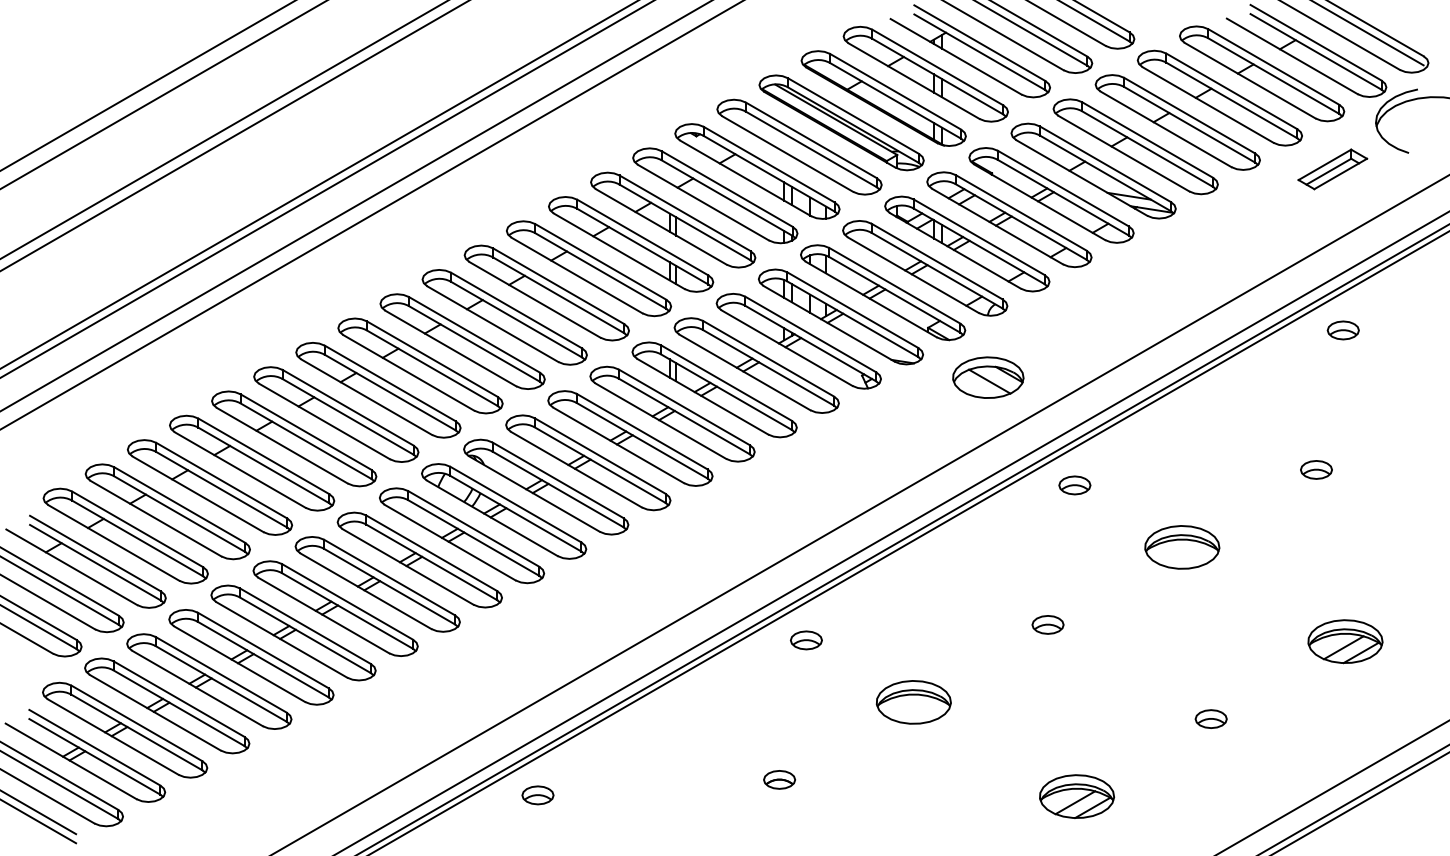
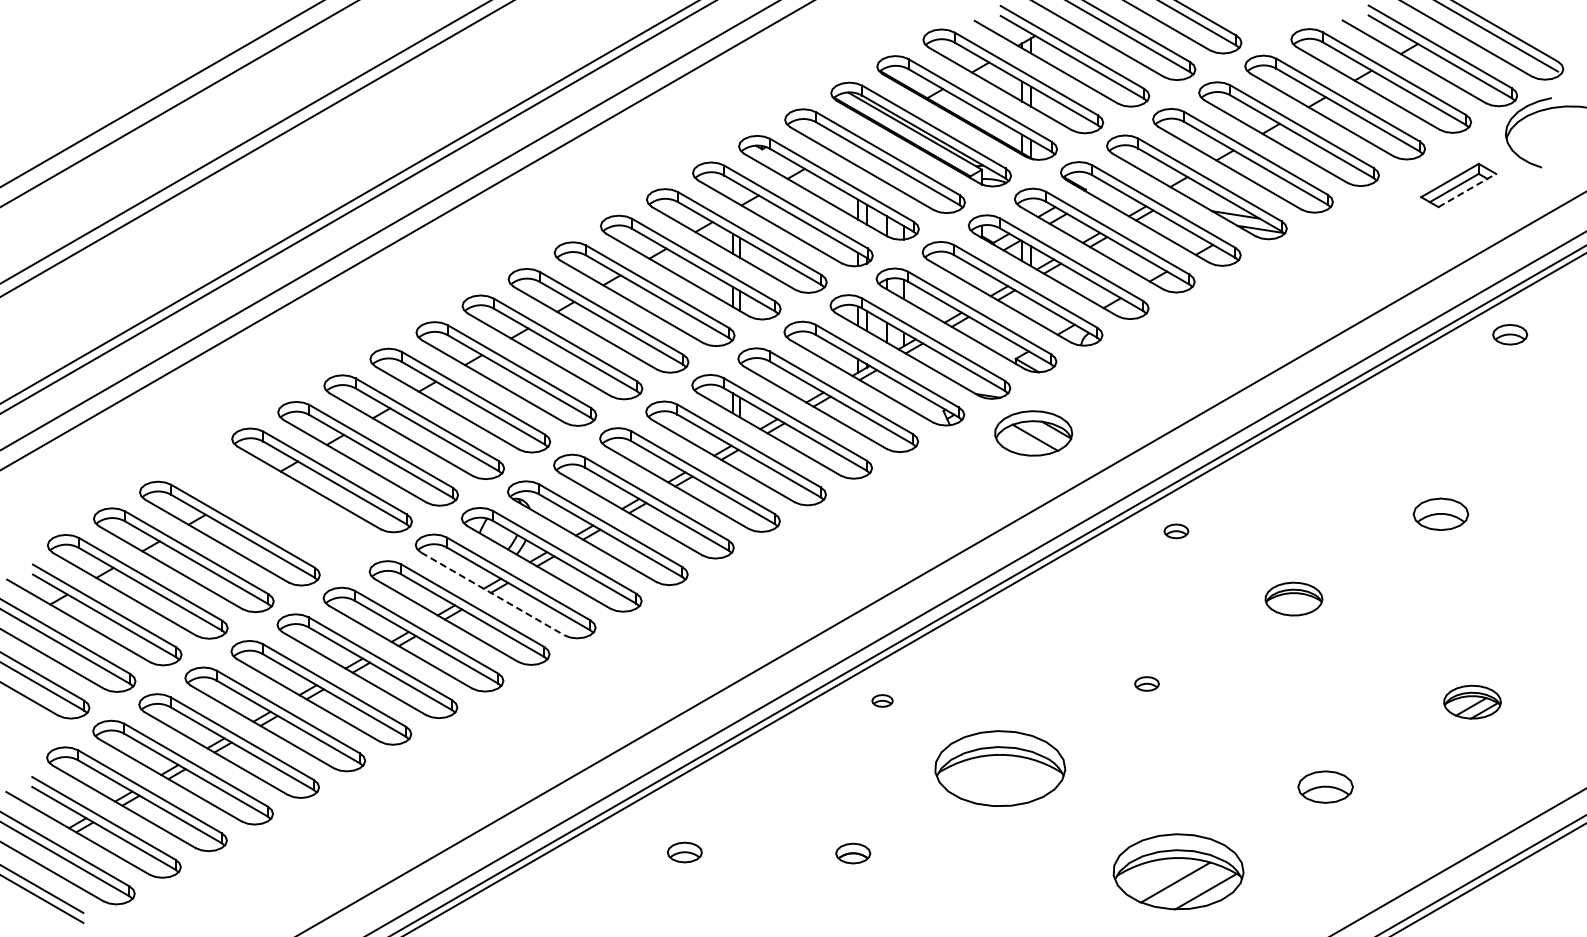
line: (1340, 173) -> (1467, 190), solid -> dashed
part: (1343, 330) -> (1510, 334), moved
part: (988, 377) -> (1033, 433), moved
part: (251, 462) -> (275, 506), removed
part: (1316, 470) -> (1440, 514), size x1.6
part: (1074, 485) -> (1176, 531), size x0.7
line: (449, 542) -> (492, 593), solid -> dashed
part: (1181, 546) -> (1293, 598), size x0.7
part: (1047, 624) -> (1146, 683), size x0.7
part: (806, 640) -> (882, 700), size x0.6
part: (1345, 640) -> (1472, 701), size x0.7
part: (913, 702) -> (999, 768), size x1.6
part: (1211, 718) -> (1325, 786), size x1.6
part: (537, 795) -> (684, 852), moved
part: (1076, 796) -> (1178, 871), size x1.6

